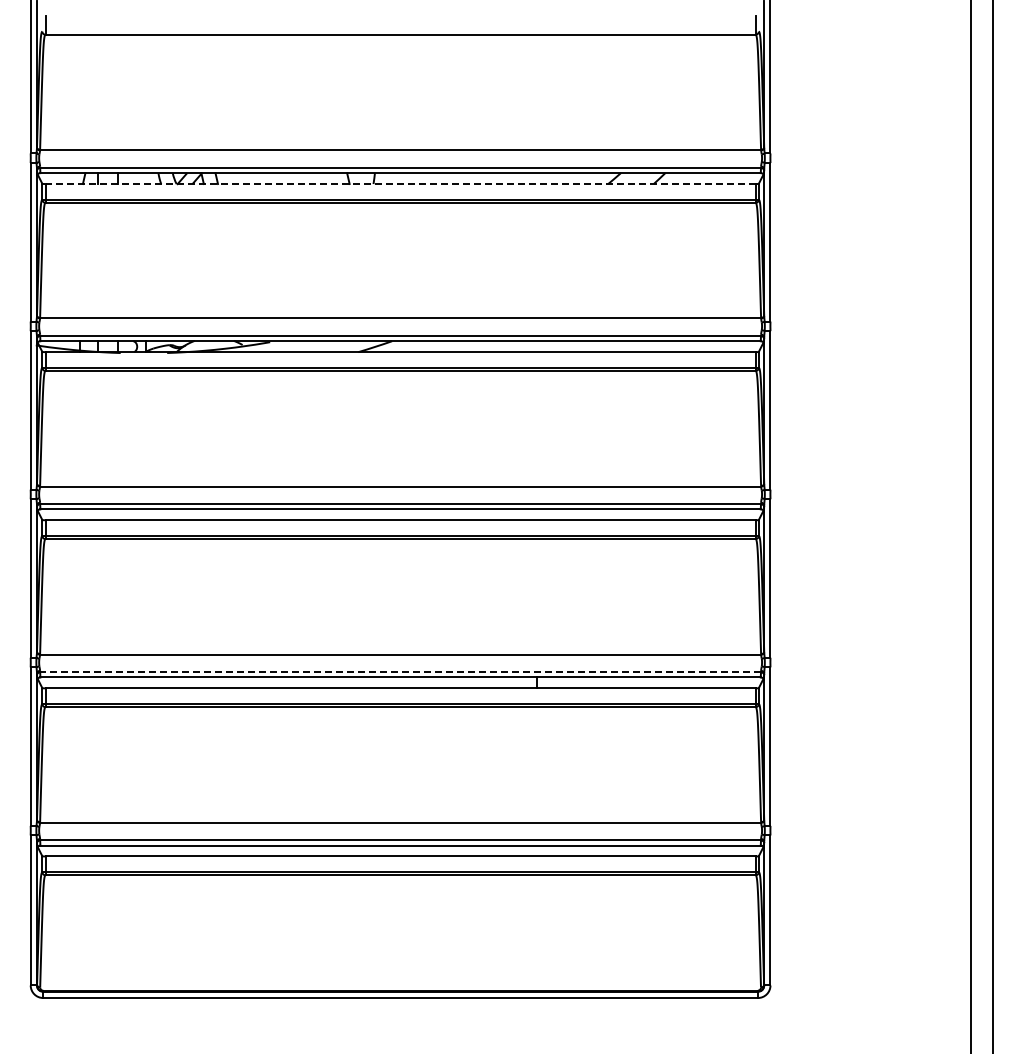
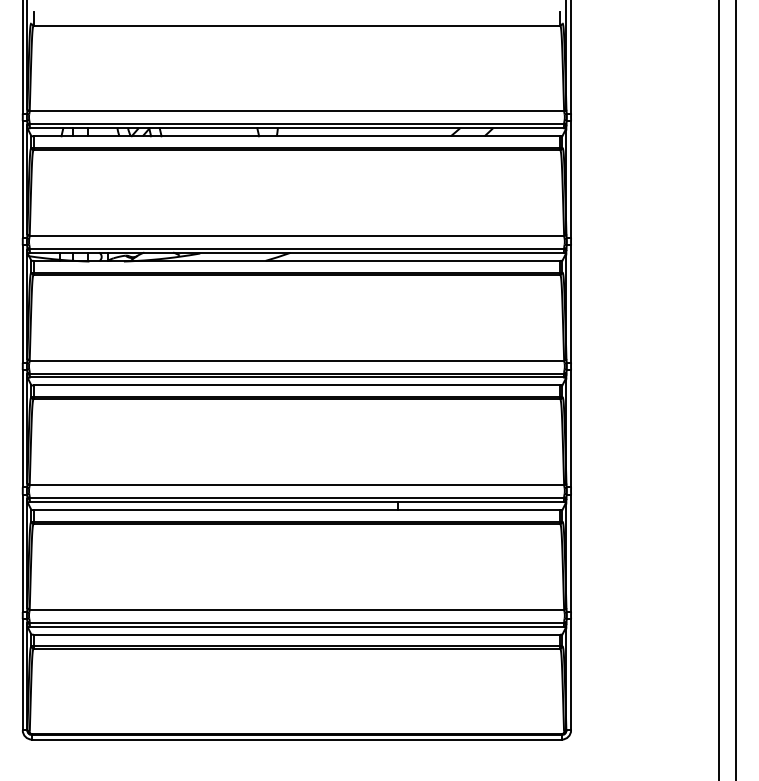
line: (400, 184) -> (296, 136), dashed -> solid
line: (400, 672) -> (296, 498), dashed -> solid

